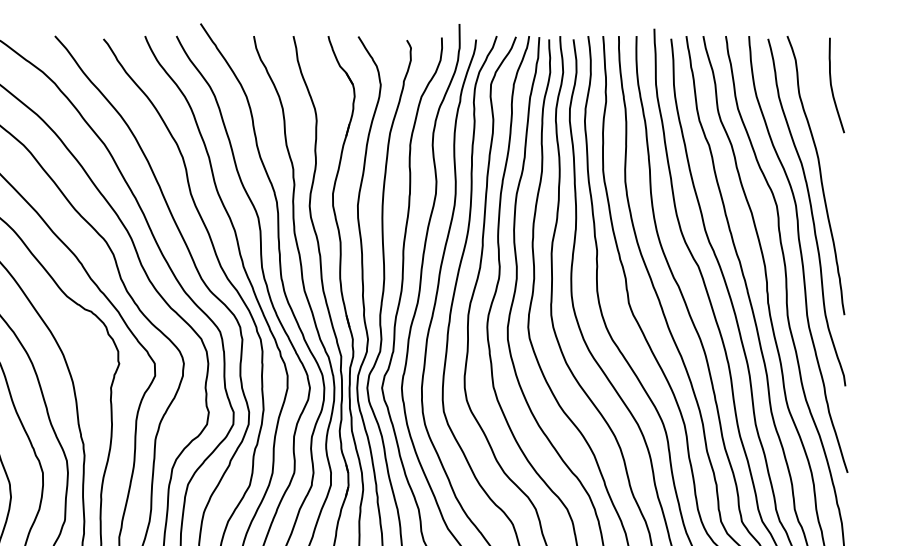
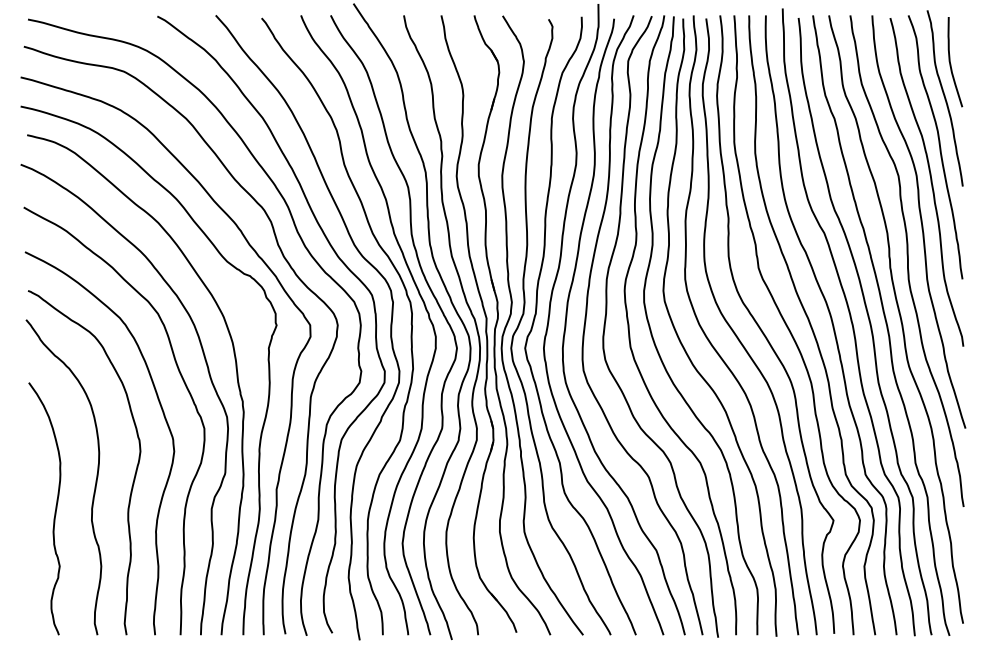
curve: (825, 123) -> (944, 98), added

